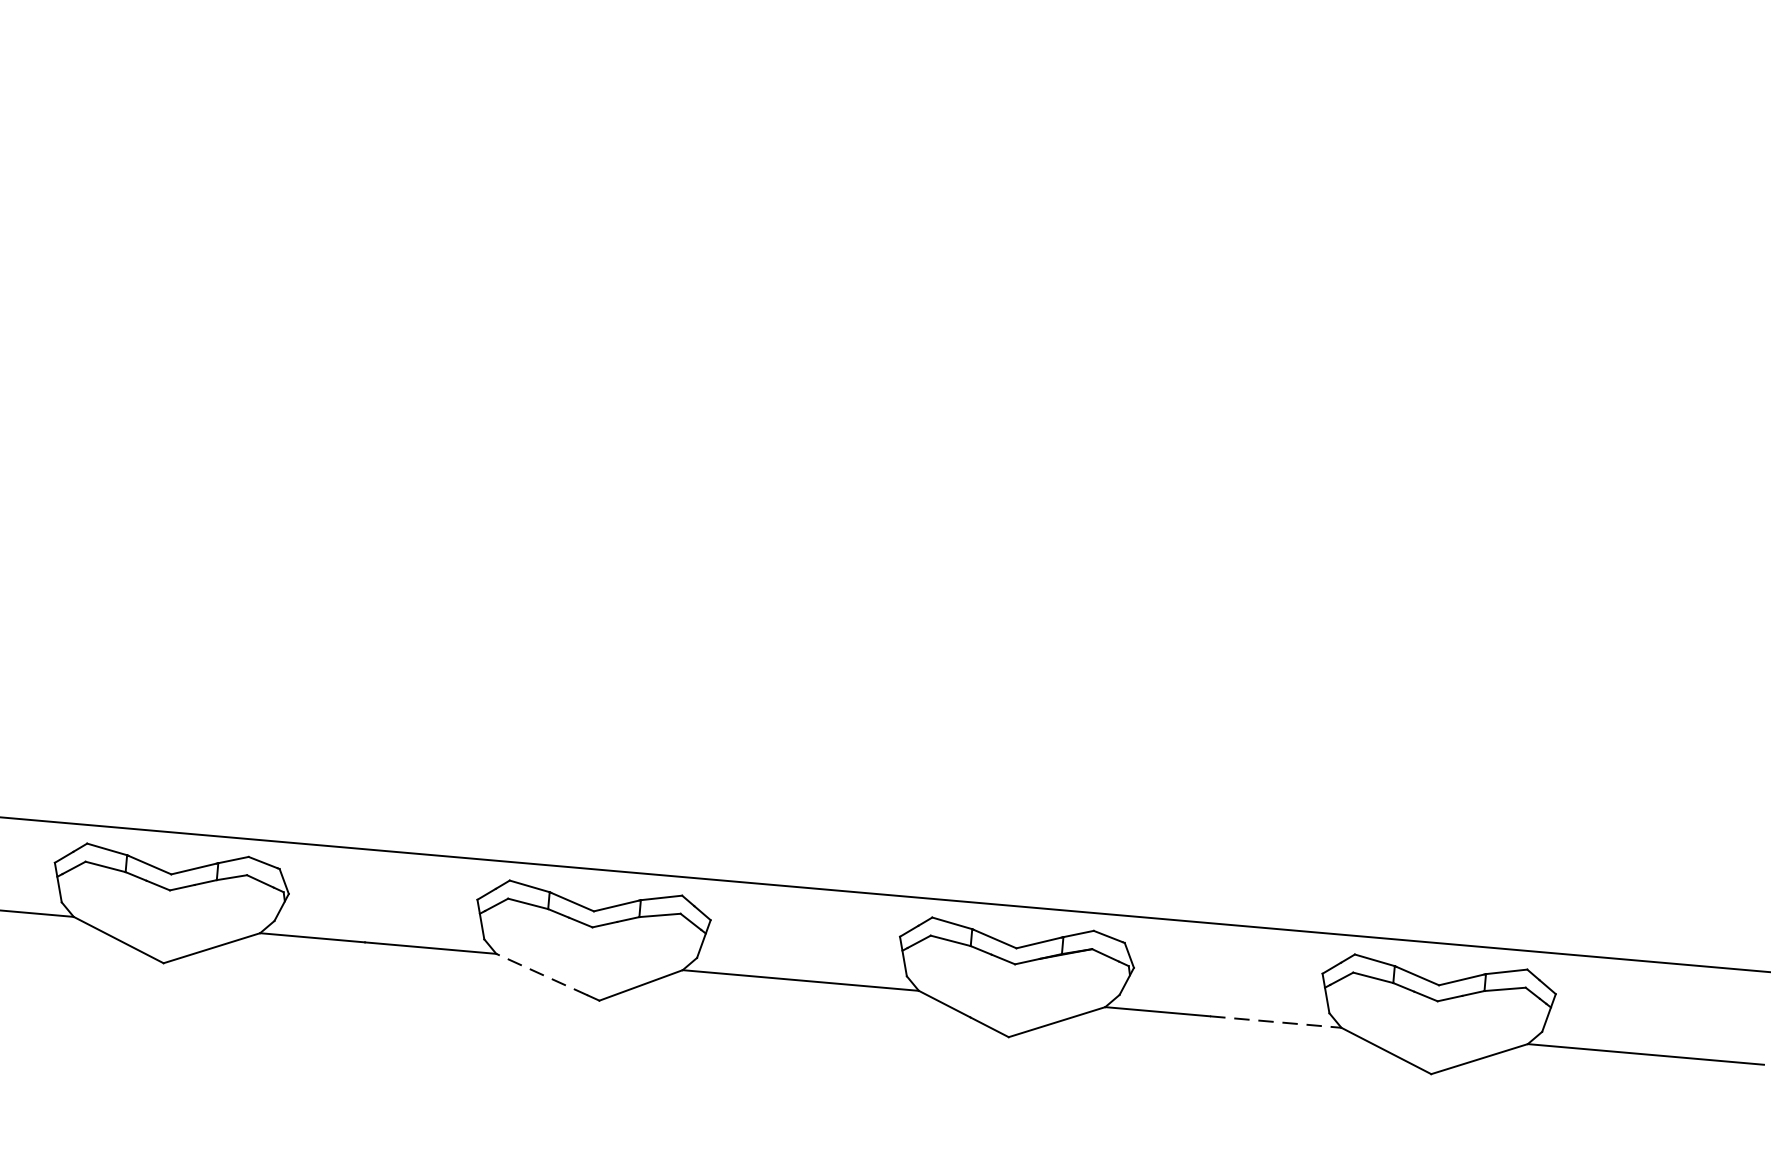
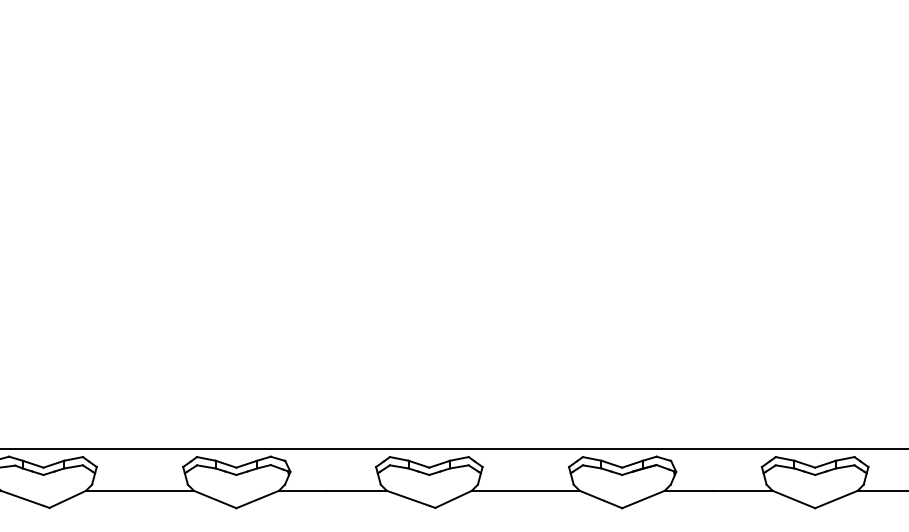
line: (542, 974) -> (408, 498), dashed -> solid
line: (1275, 1021) -> (742, 490), dashed -> solid

